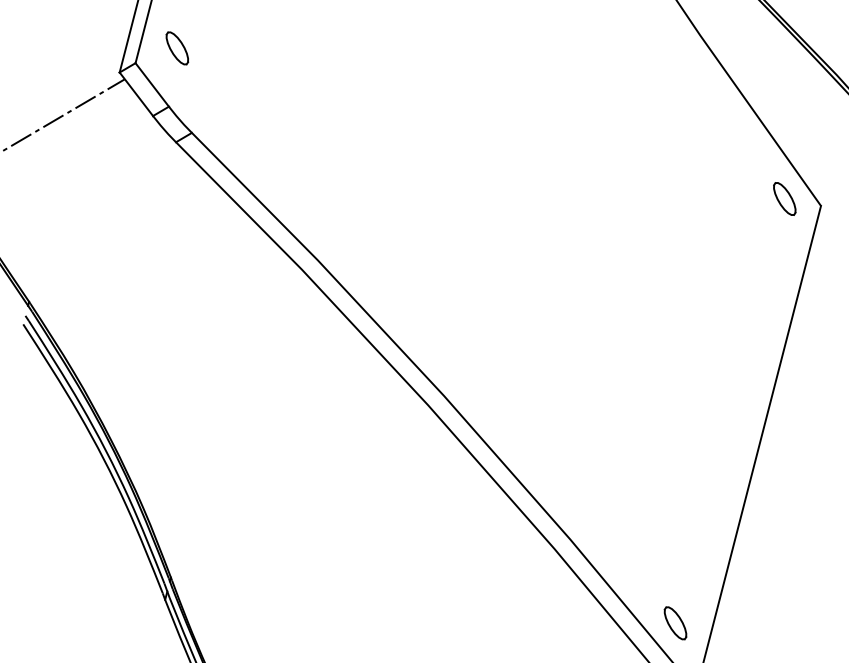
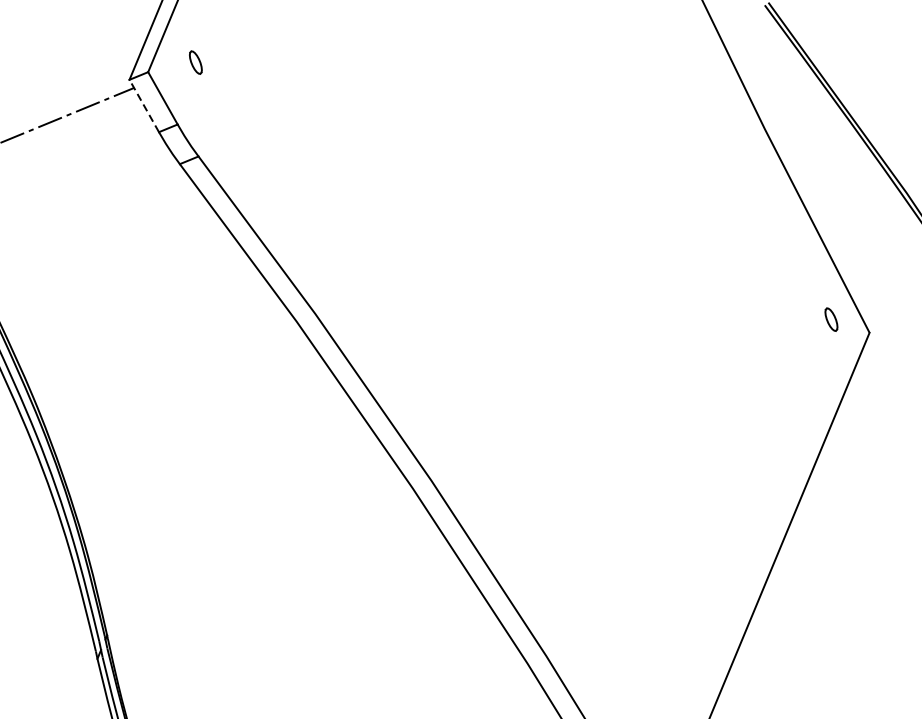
part: (177, 48) -> (195, 62), size x0.6
line: (136, 93) -> (144, 105), solid -> dashed
part: (784, 198) -> (831, 319), size x0.6

